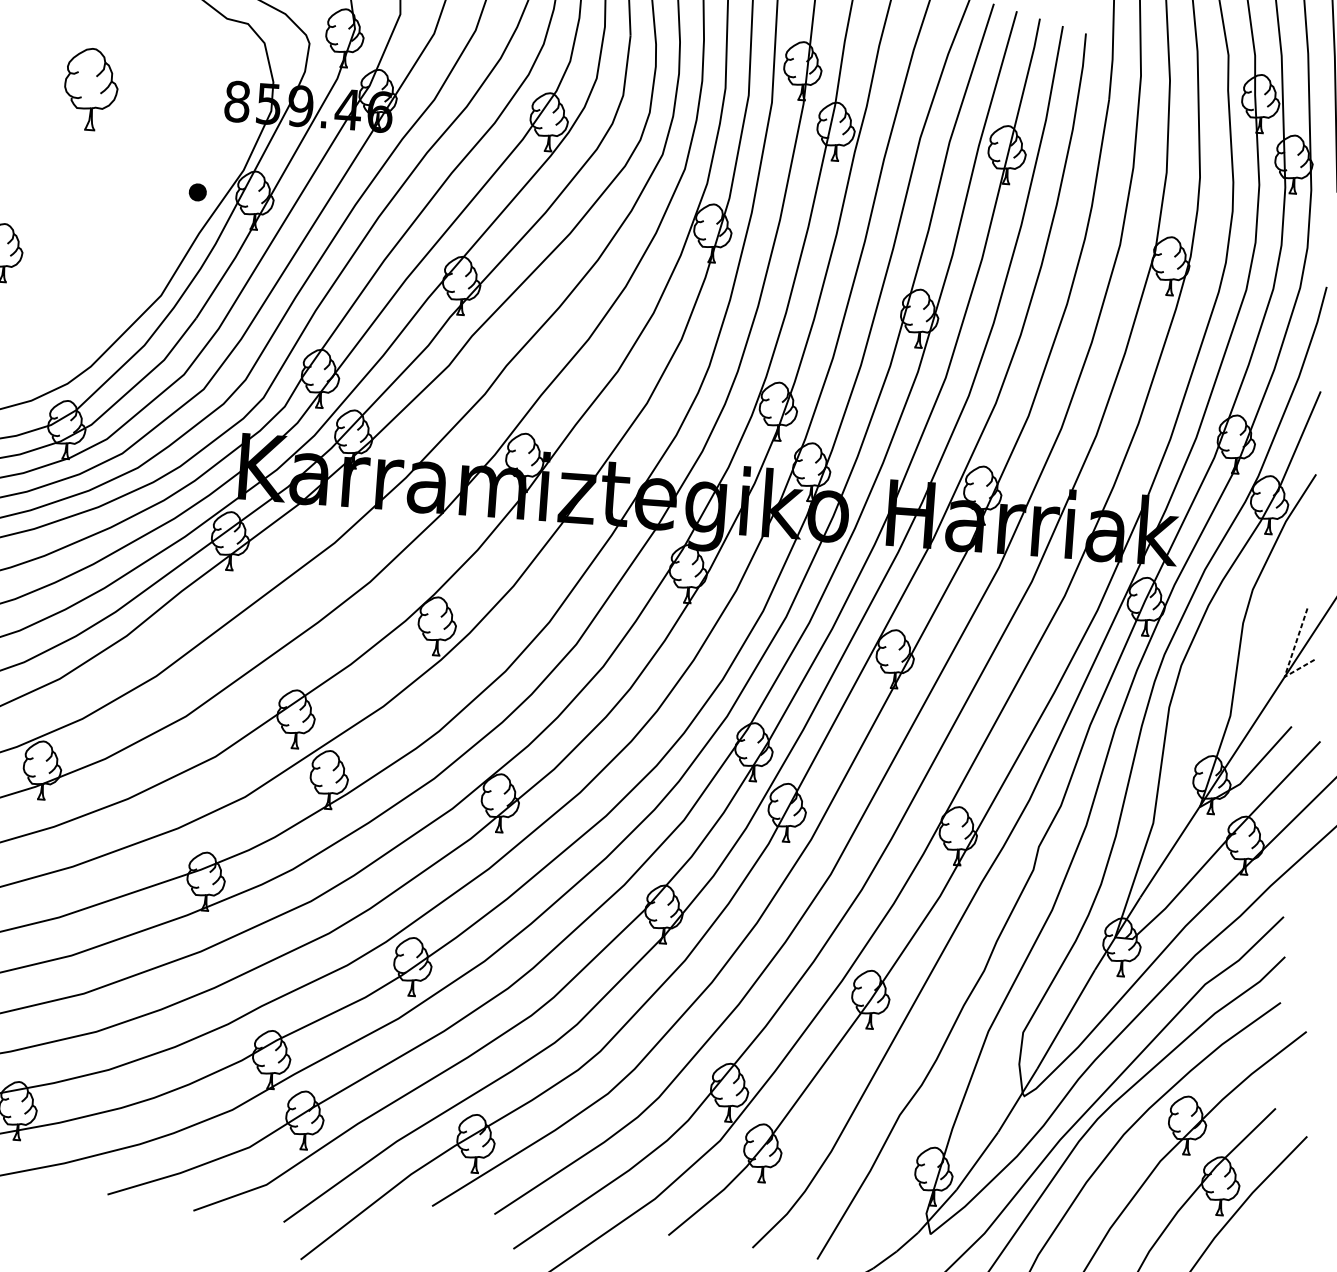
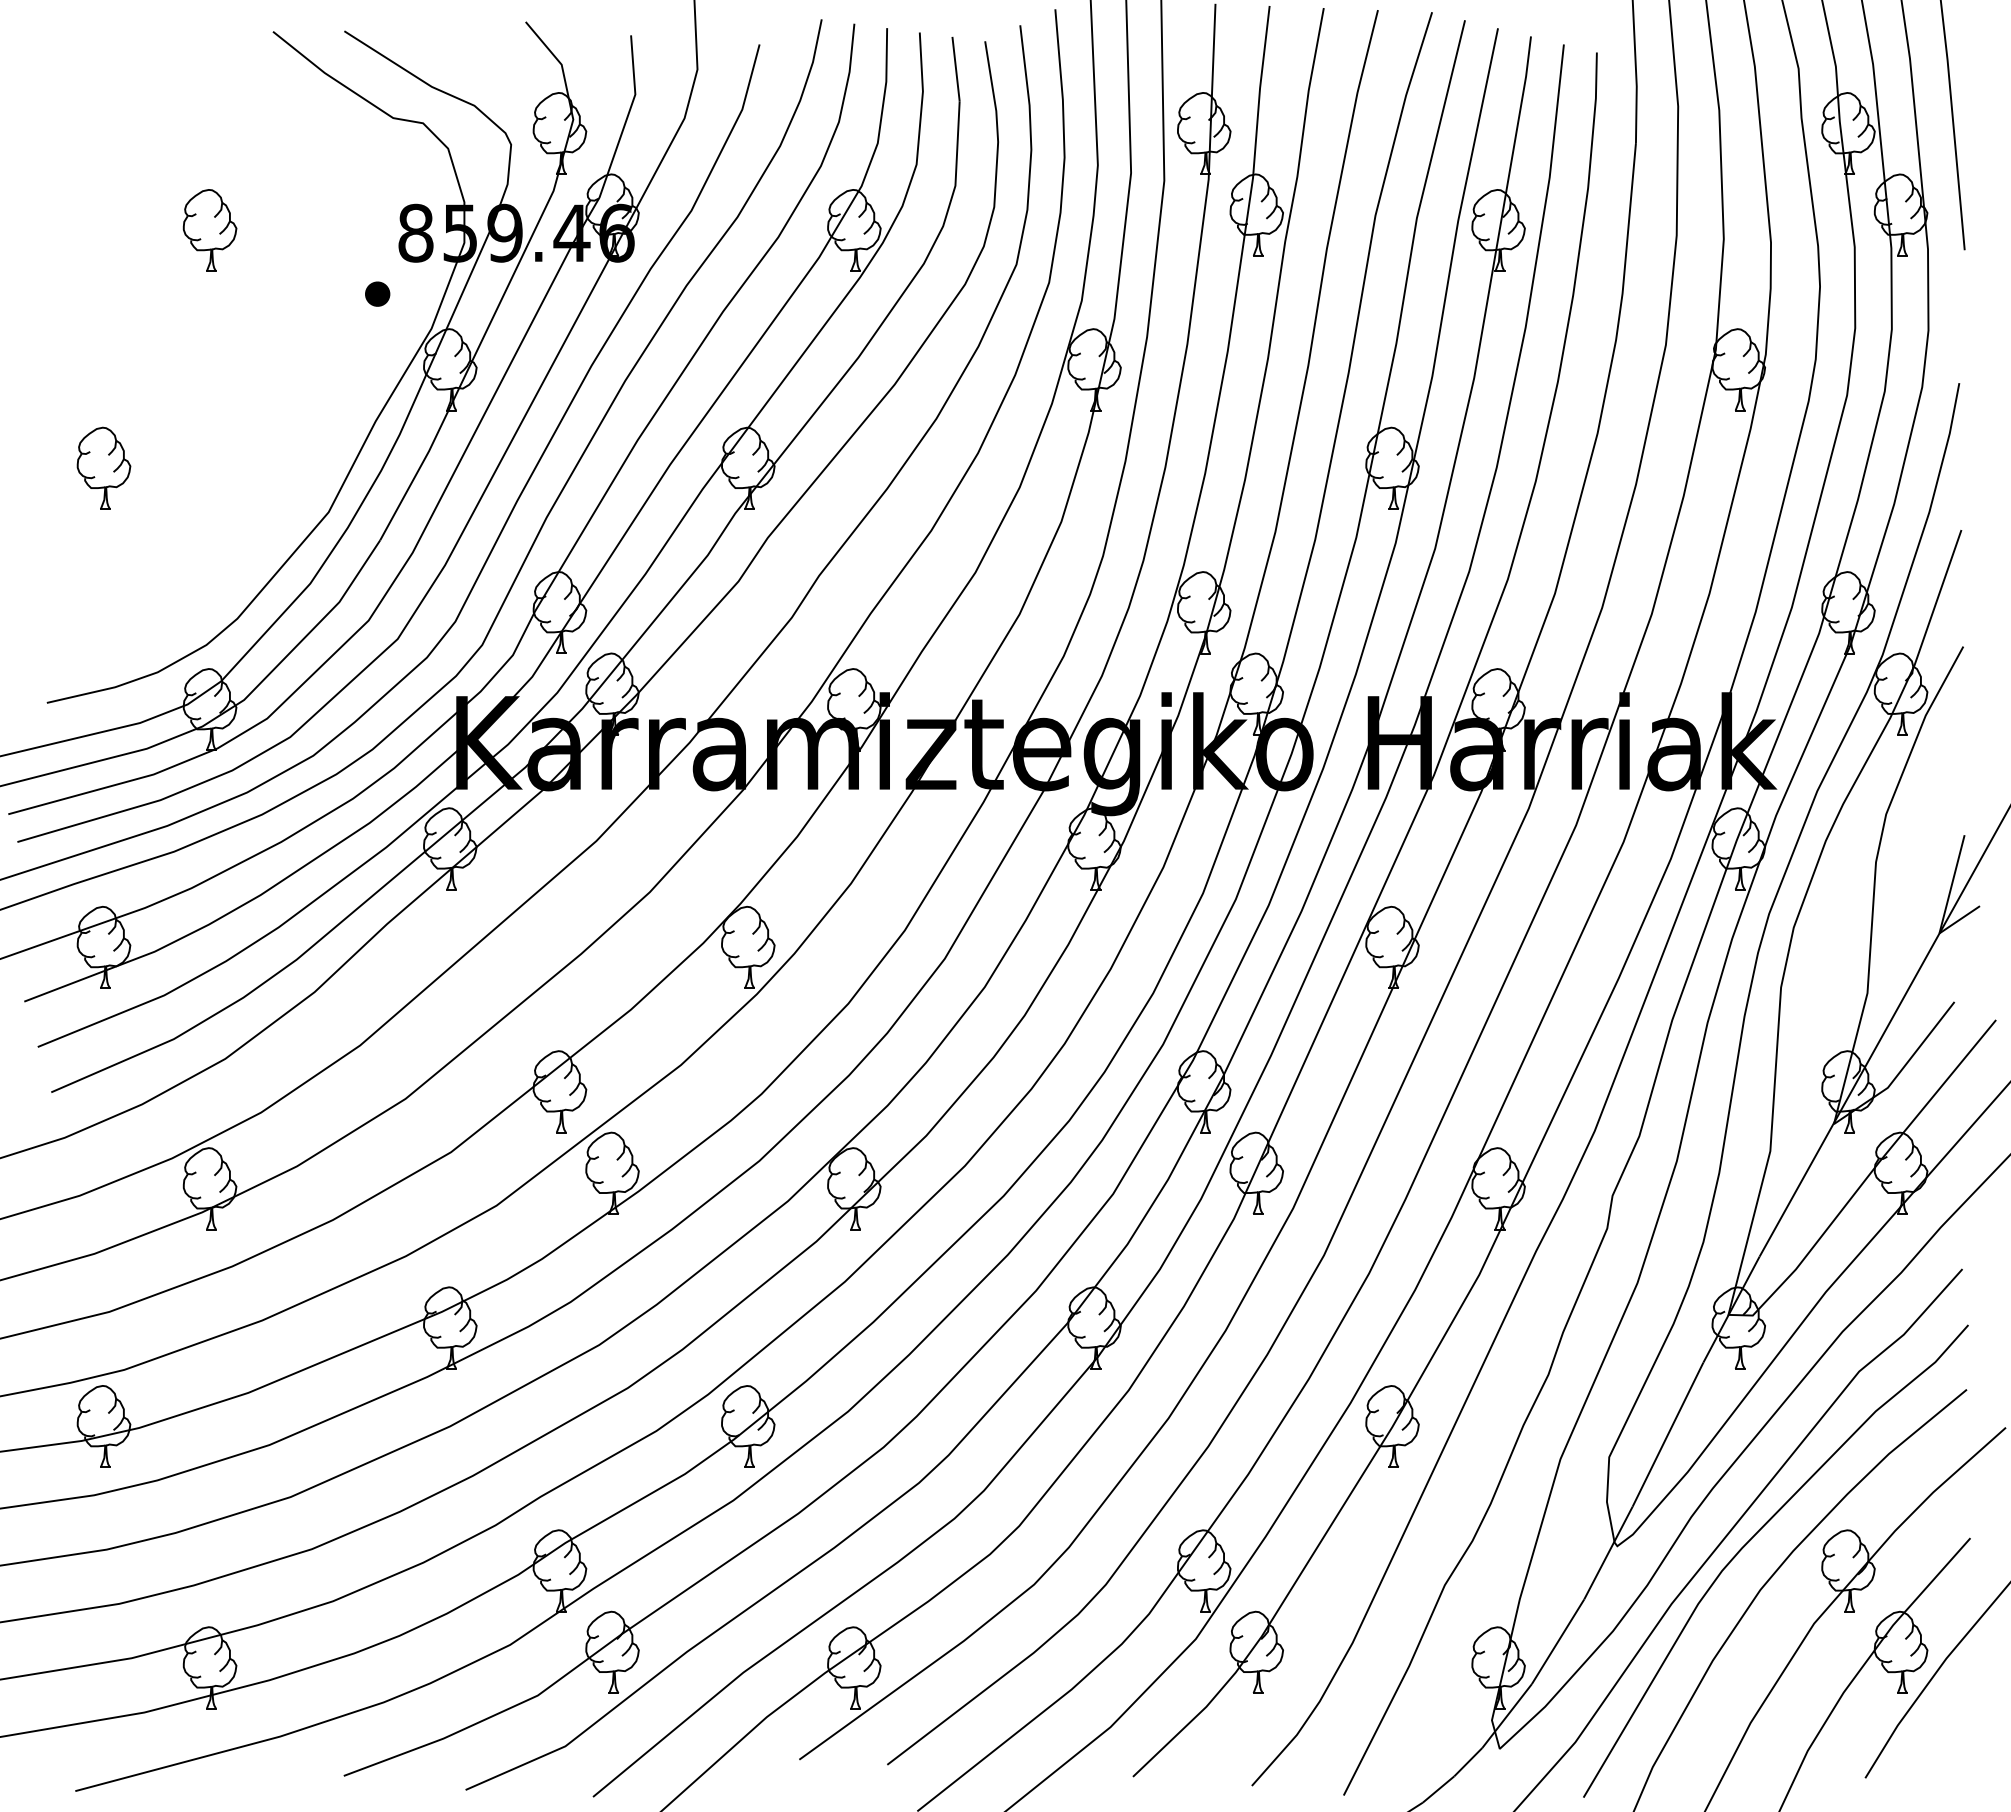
part: (90, 89) -> (209, 230), size x0.71
part: (197, 191) -> (377, 293), moved
line: (1290, 659) -> (1945, 908), dashed -> solid

